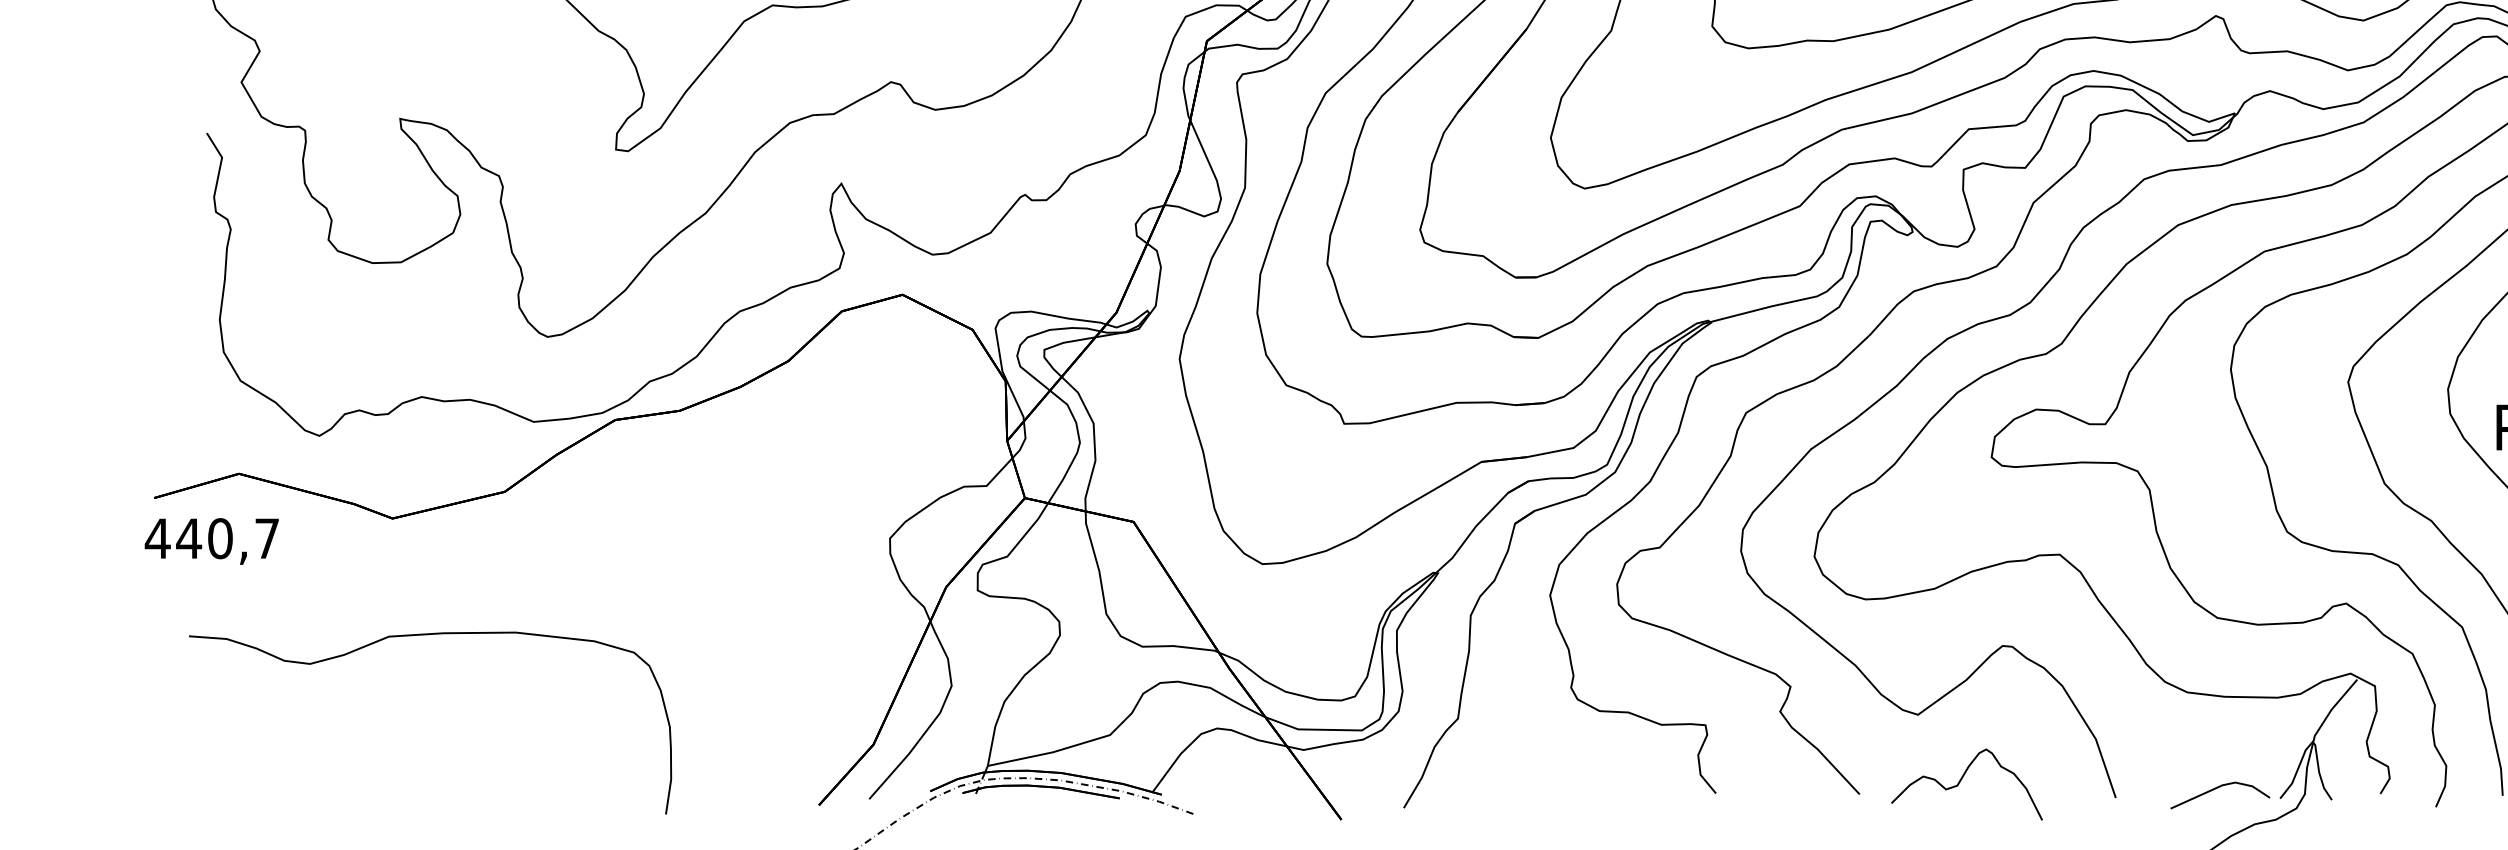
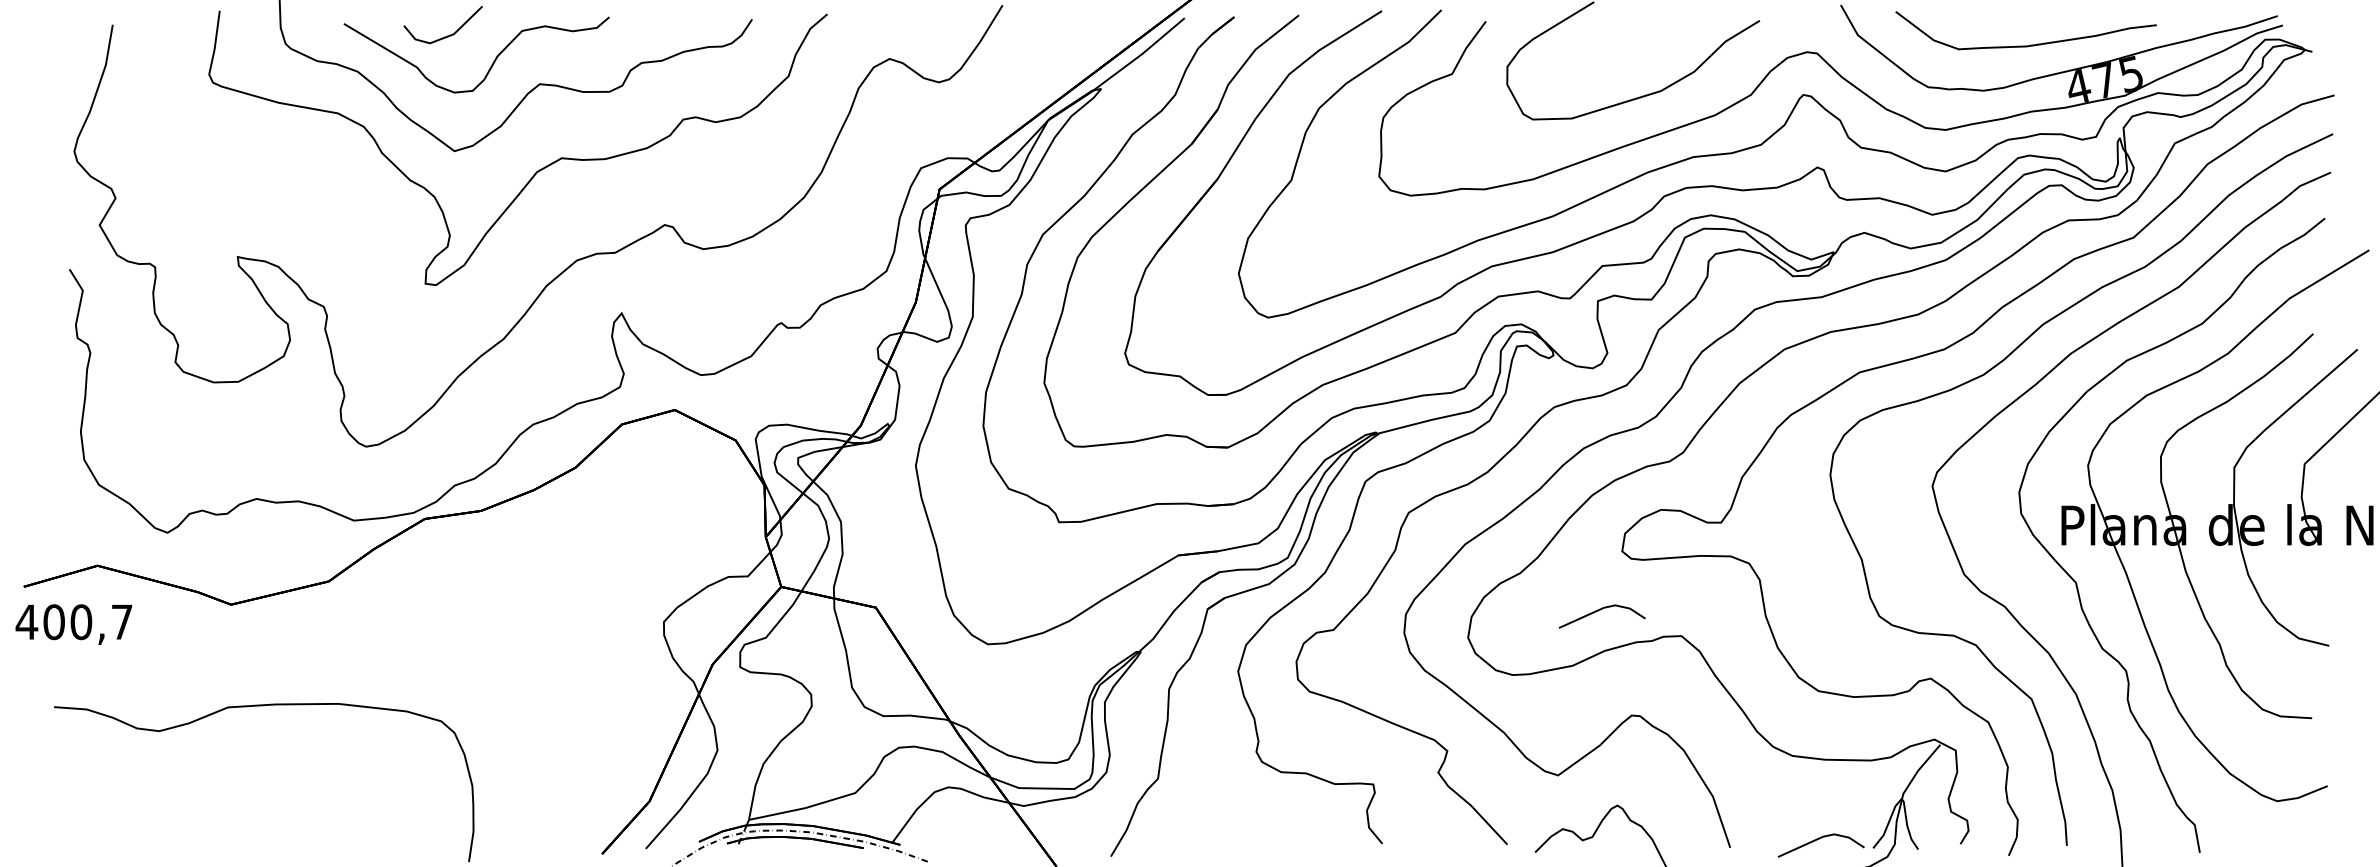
line: (1964, 526) -> (1598, 611), added
text: (188, 539) -> (53, 622), 440,7 -> 400,7

